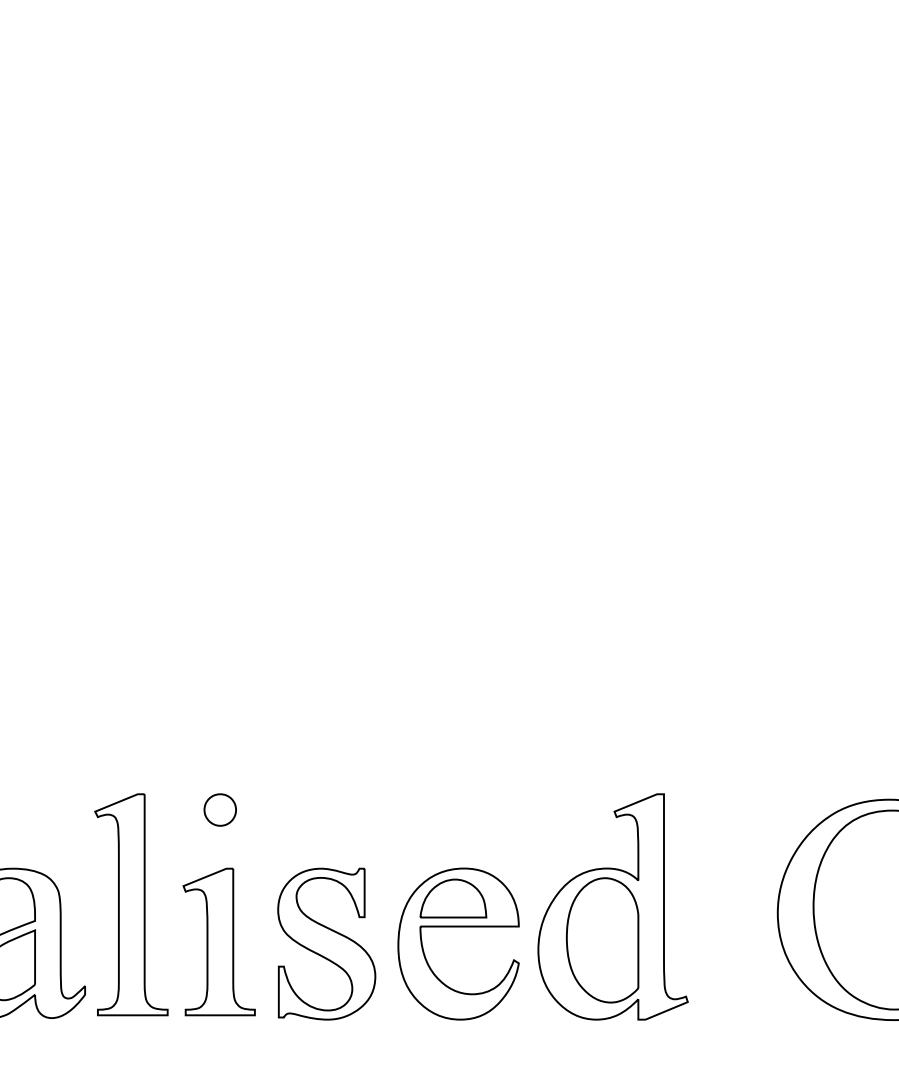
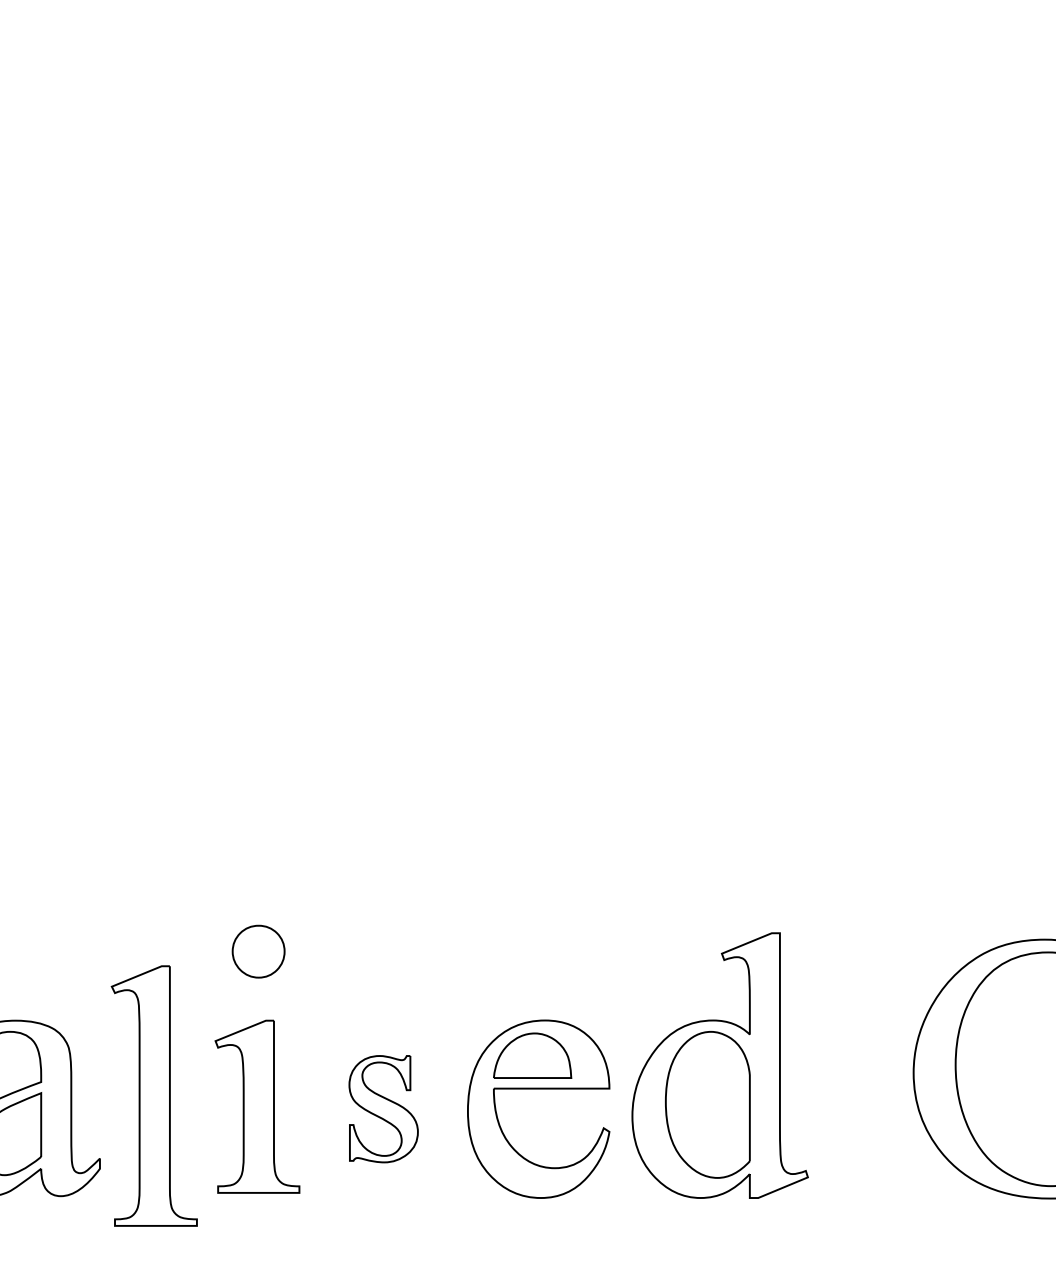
part: (220, 809) -> (258, 951), size x1.4
part: (130, 904) -> (153, 1095), moved
part: (326, 943) -> (383, 1108), size x0.6

